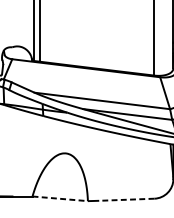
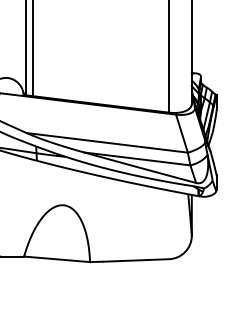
line: (60, 198) -> (57, 259), dashed -> solid
line: (126, 199) -> (136, 260), dashed -> solid

